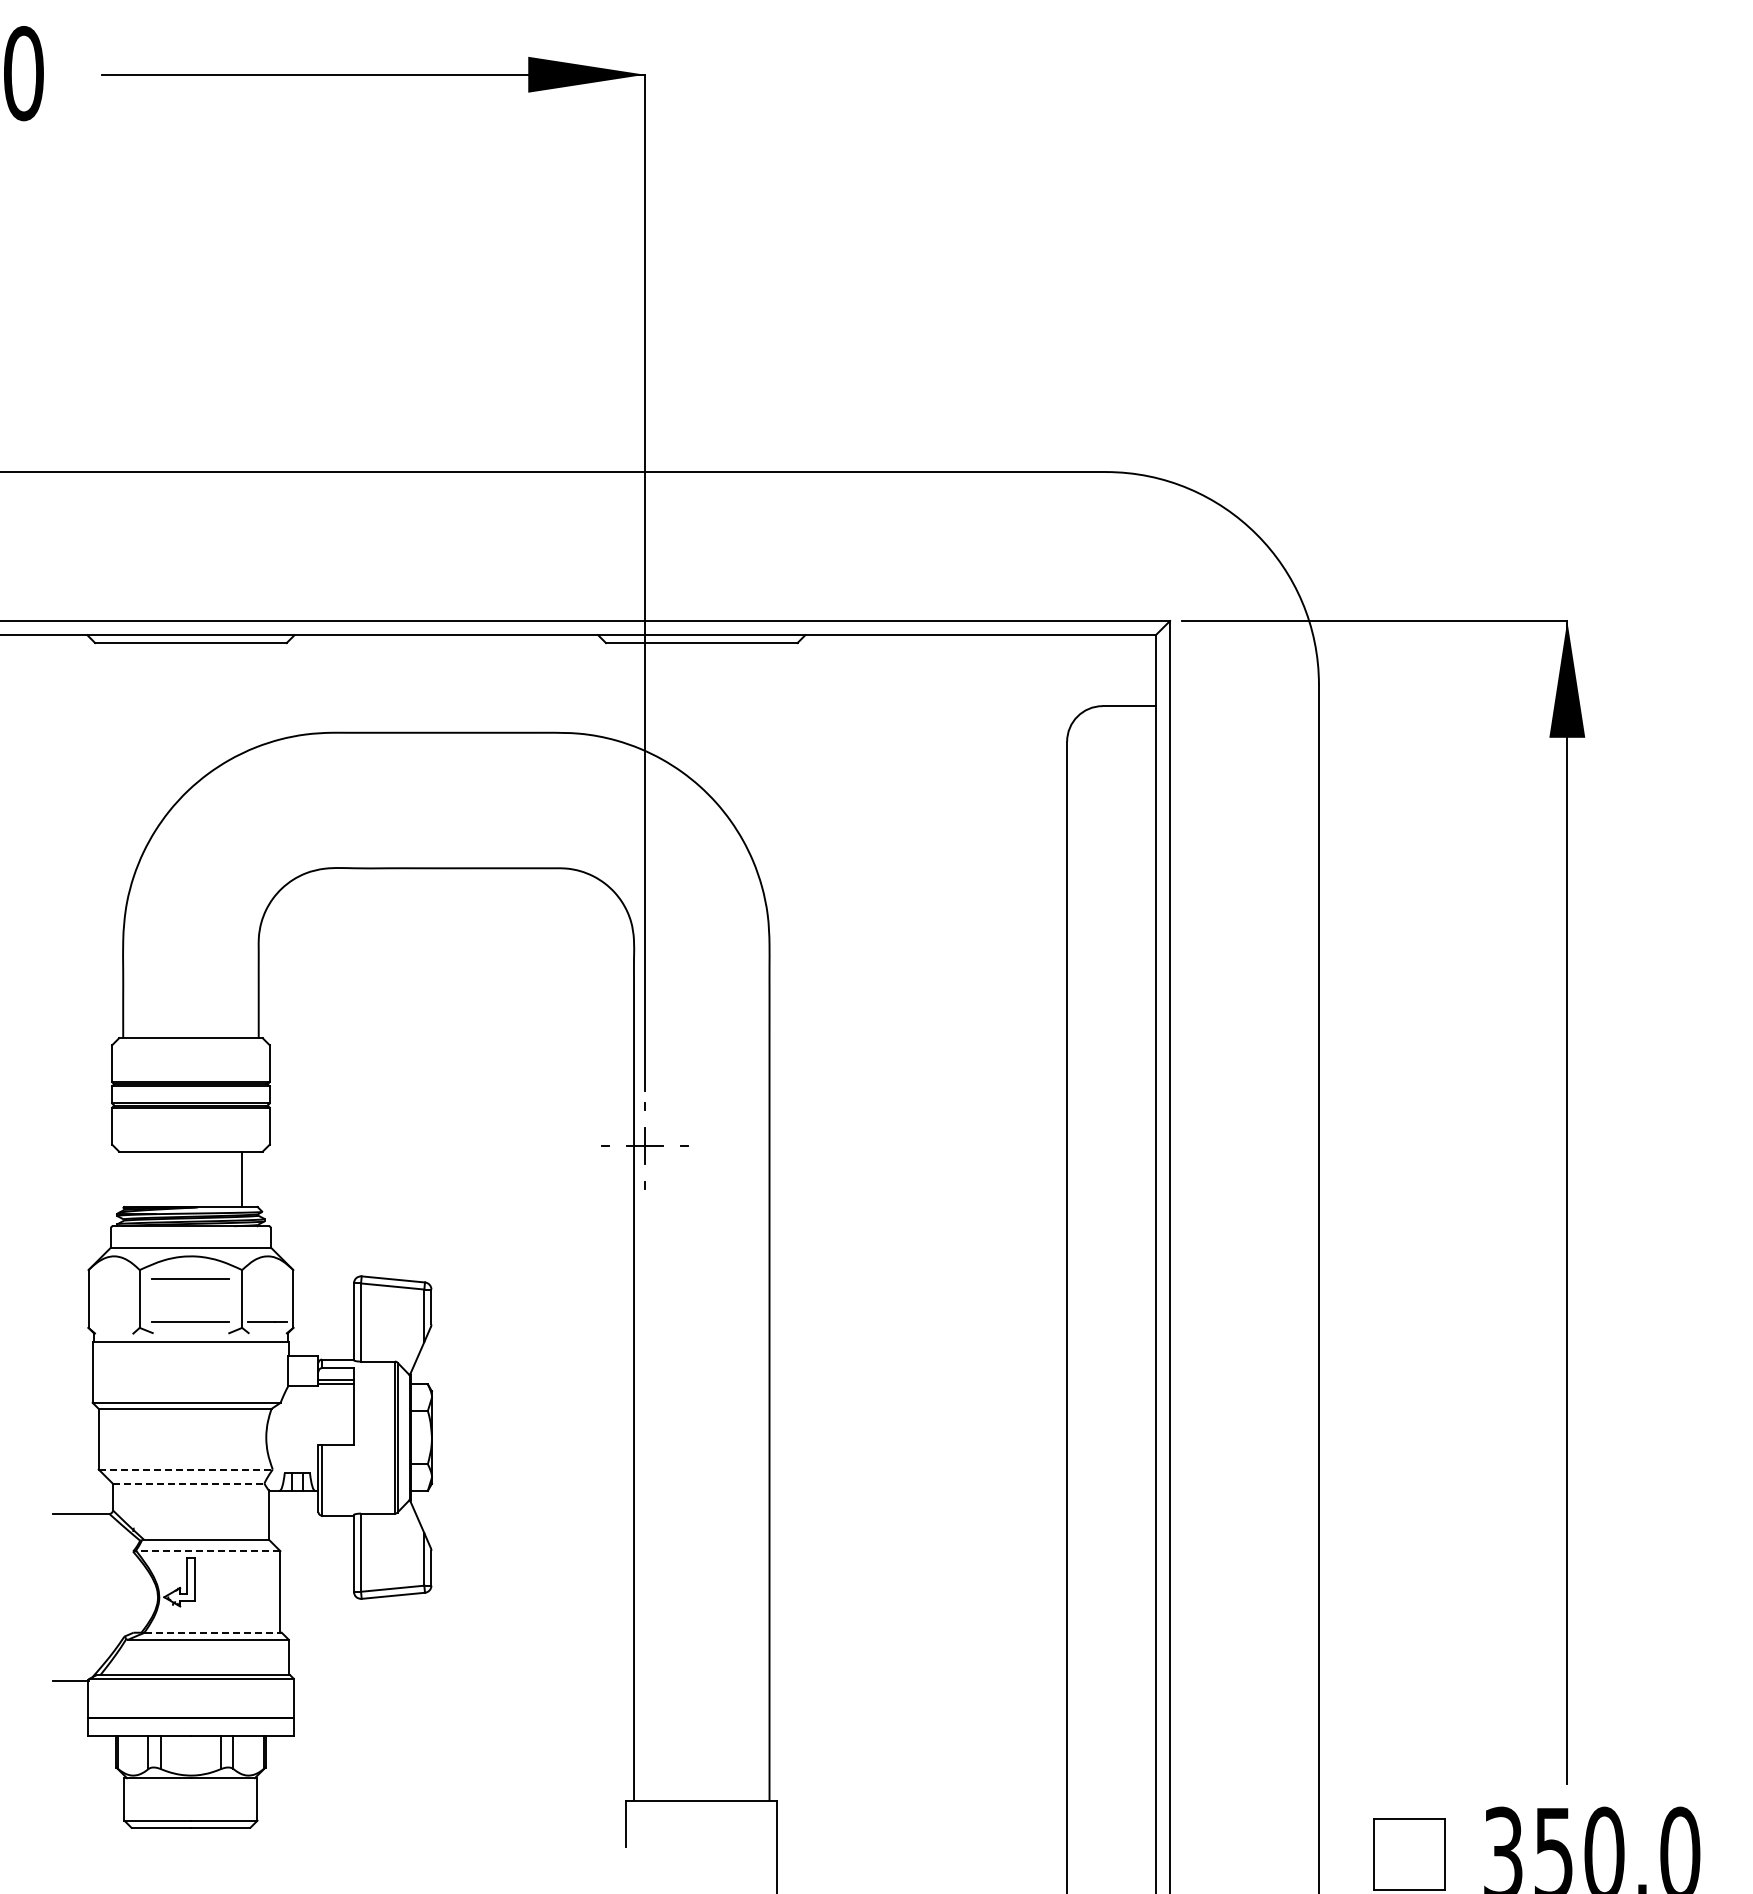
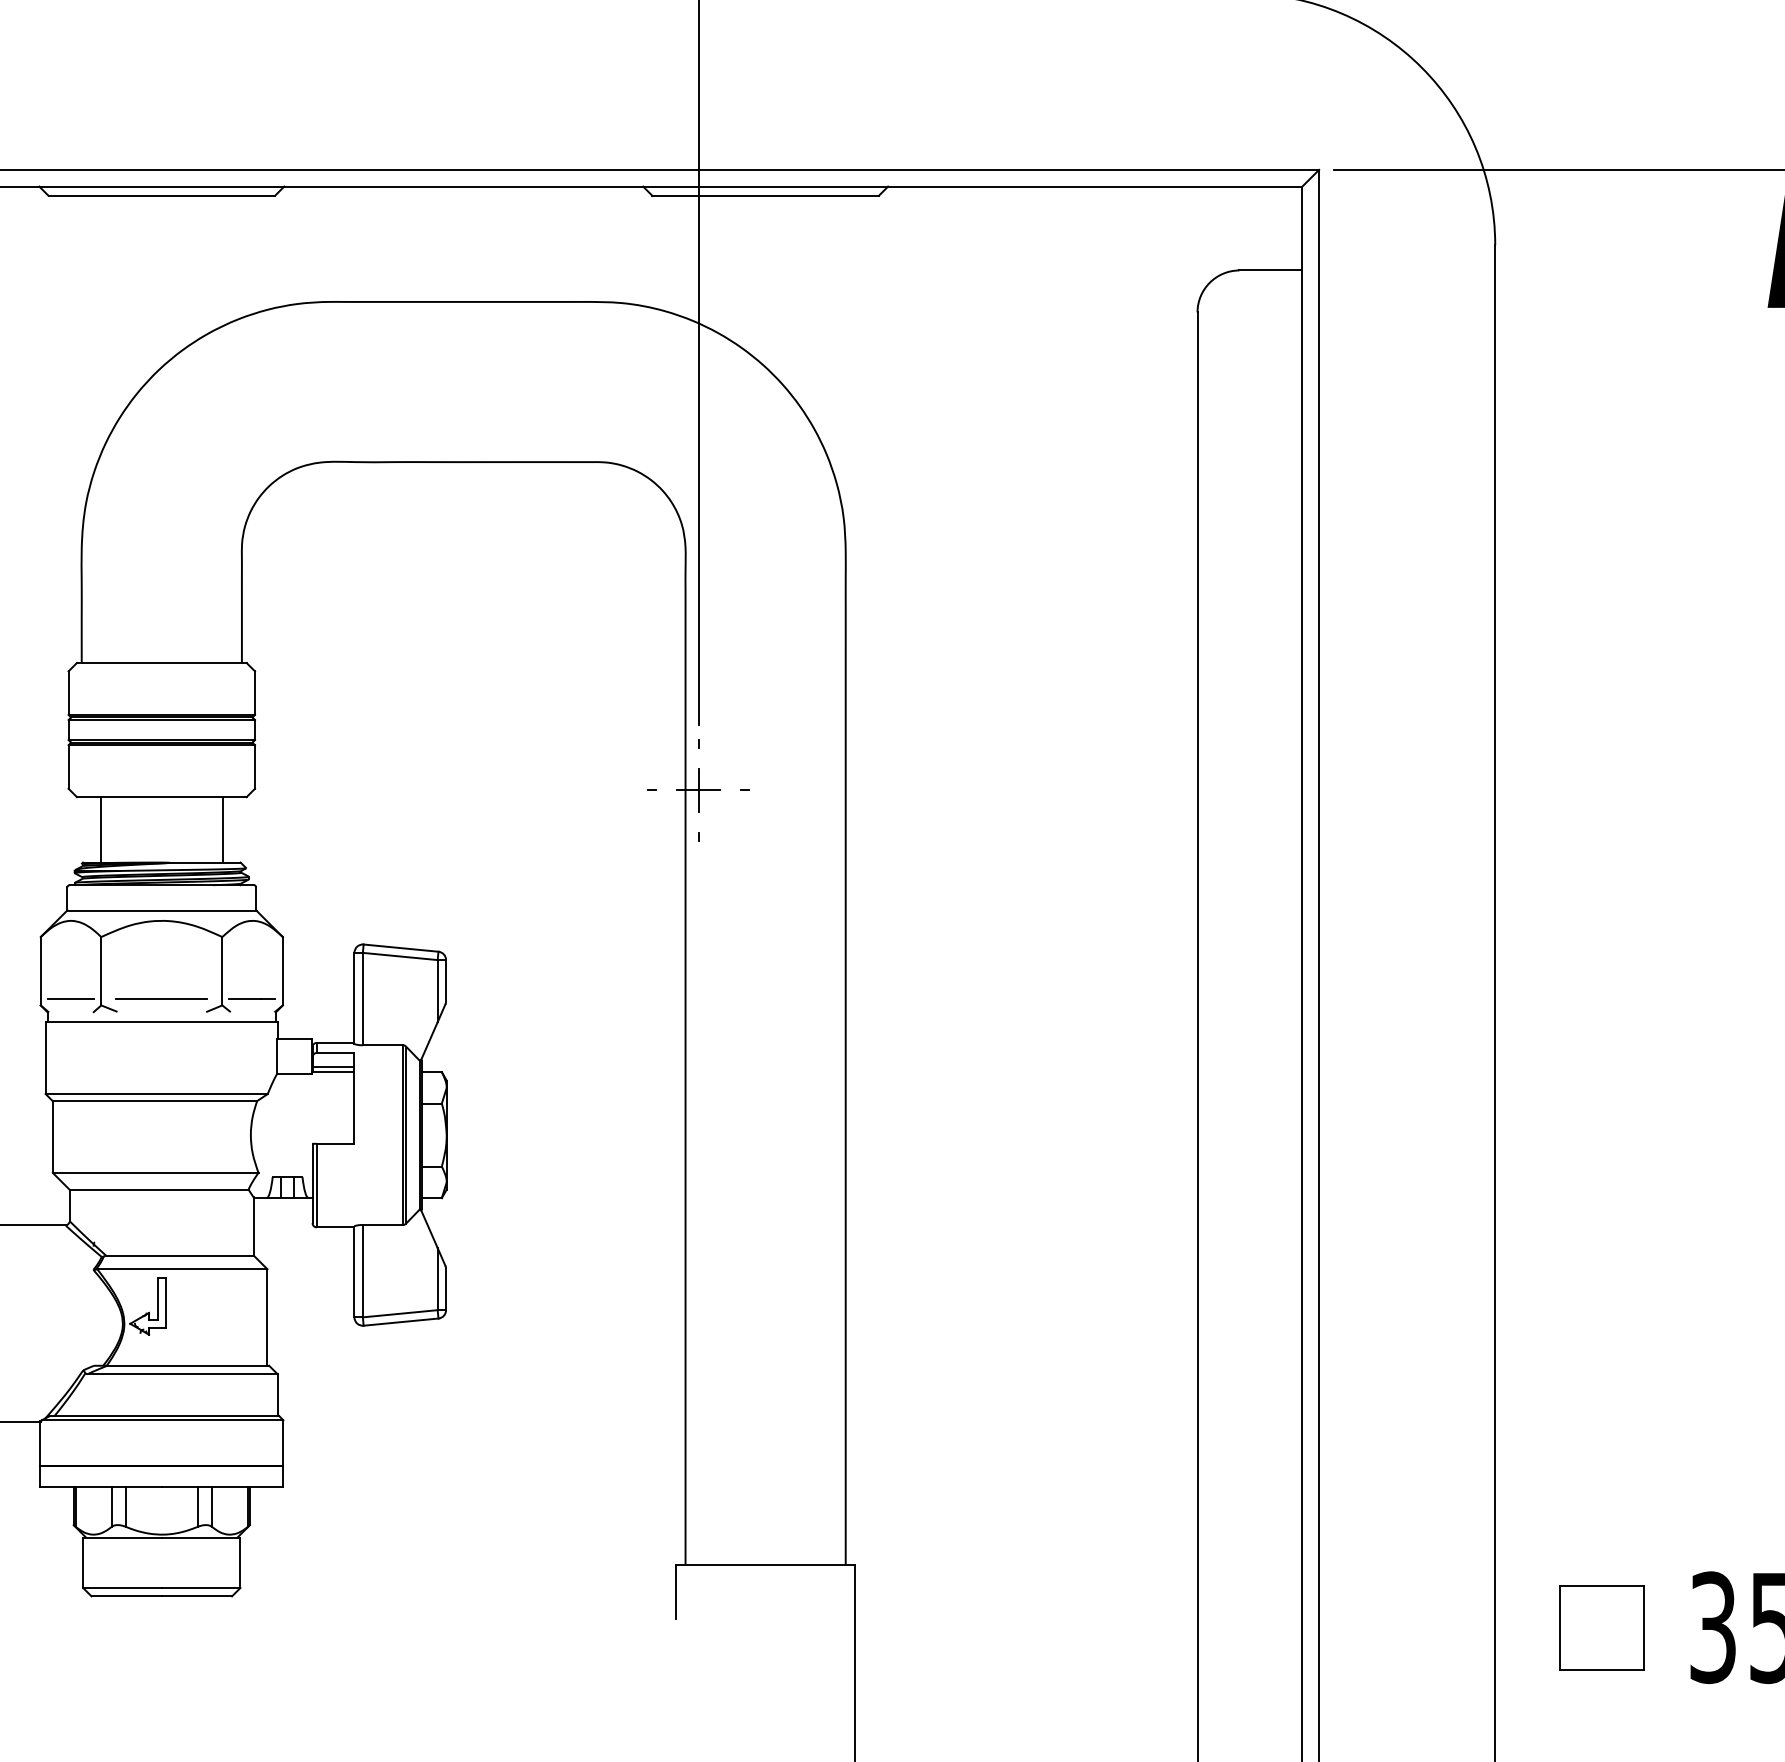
line: (139, 1179) -> (100, 830), added
line: (190, 1278) -> (161, 947), removed
line: (113, 1322) -> (70, 999), added
line: (186, 1469) -> (156, 1172), dashed -> solid
line: (188, 1483) -> (158, 1189), dashed -> solid
line: (208, 1551) -> (182, 1269), dashed -> solid
line: (213, 1632) -> (188, 1365), dashed -> solid

